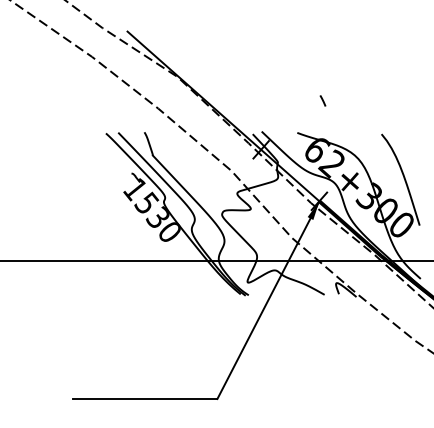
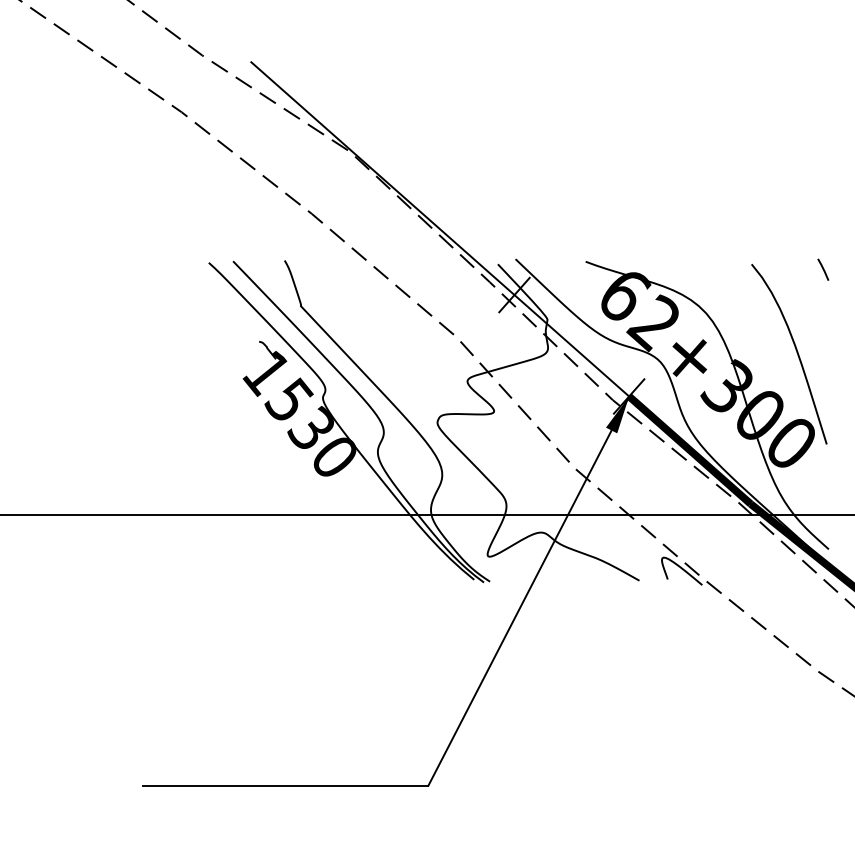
line: (322, 100) -> (822, 268), moved

